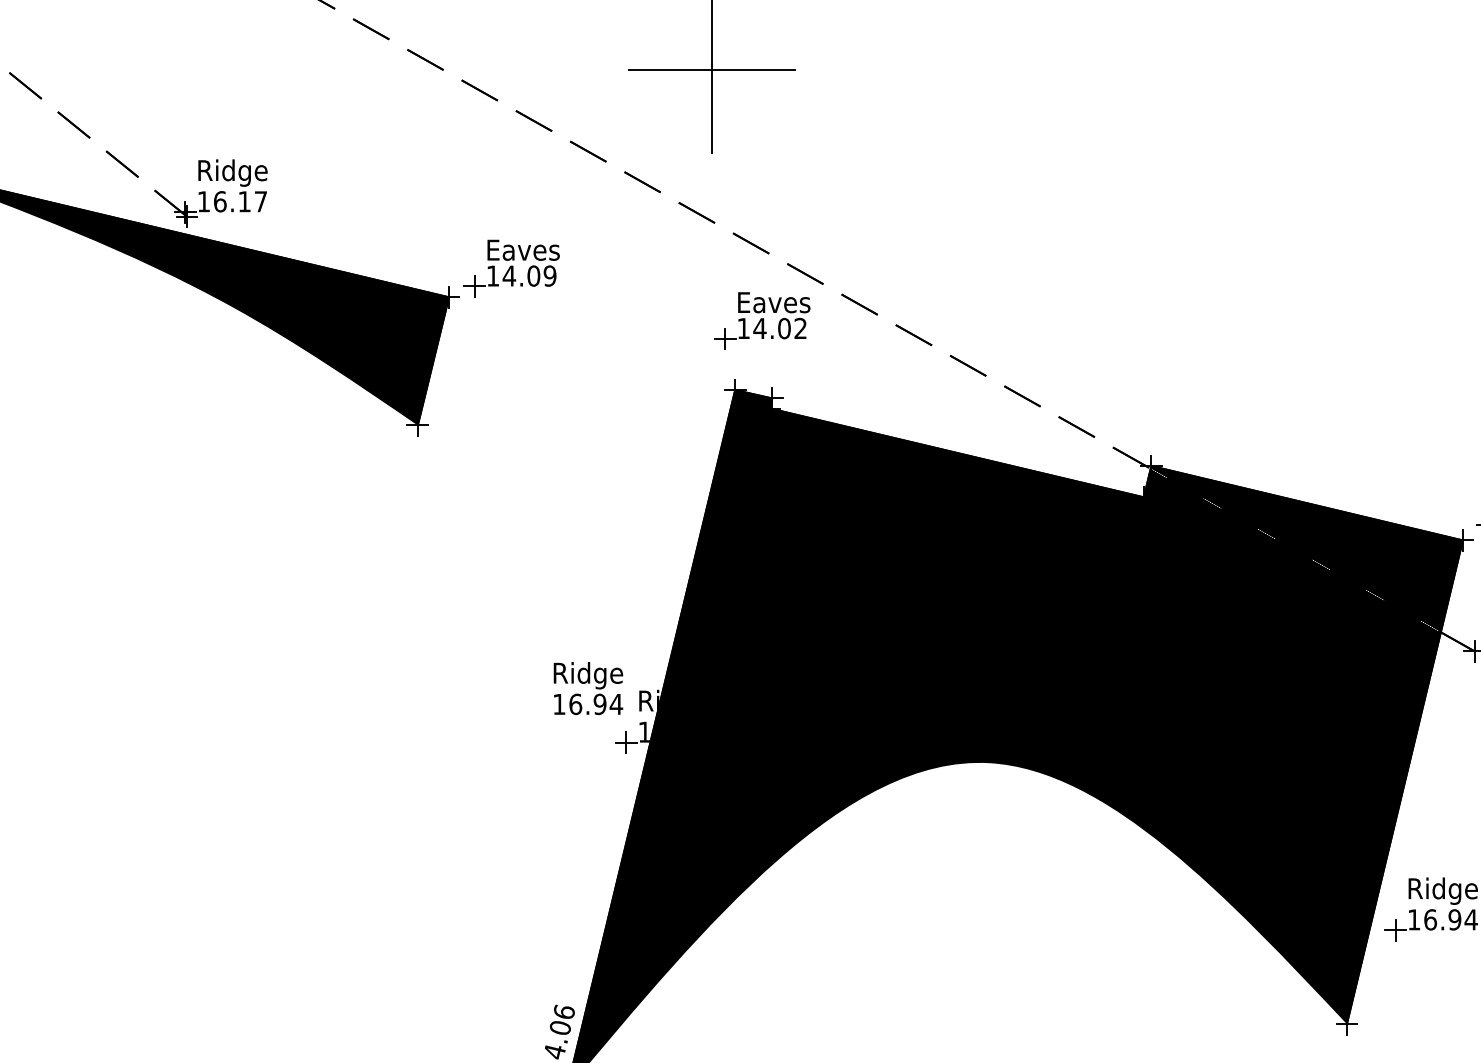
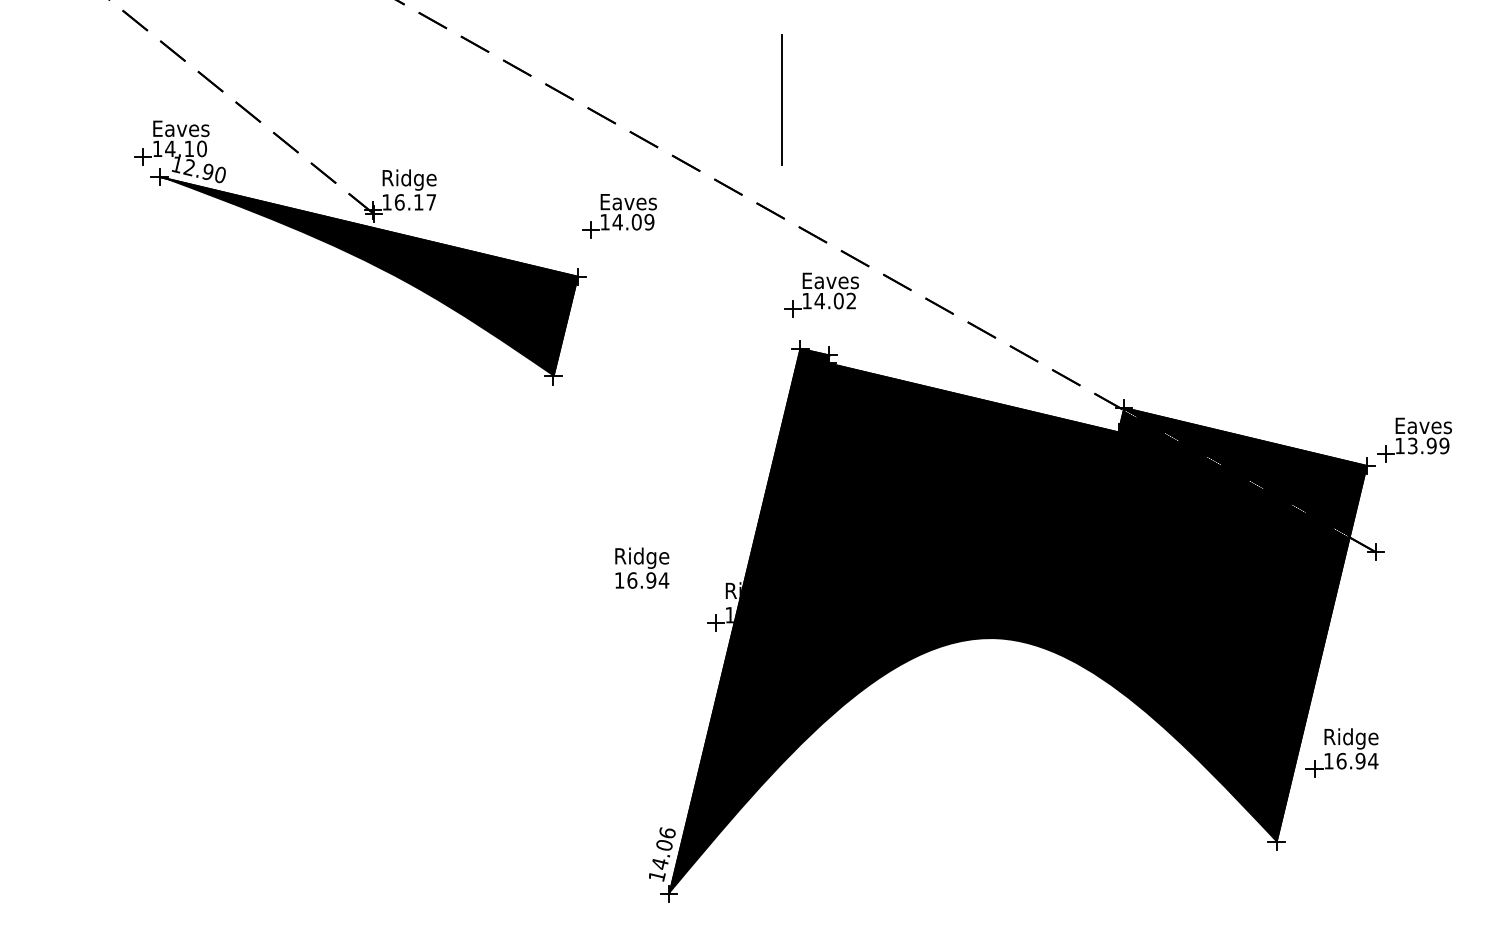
line: (710, 70) -> (781, 100), removed
part: (511, 268) -> (619, 216), moved
text: (588, 687) -> (642, 567), moved

